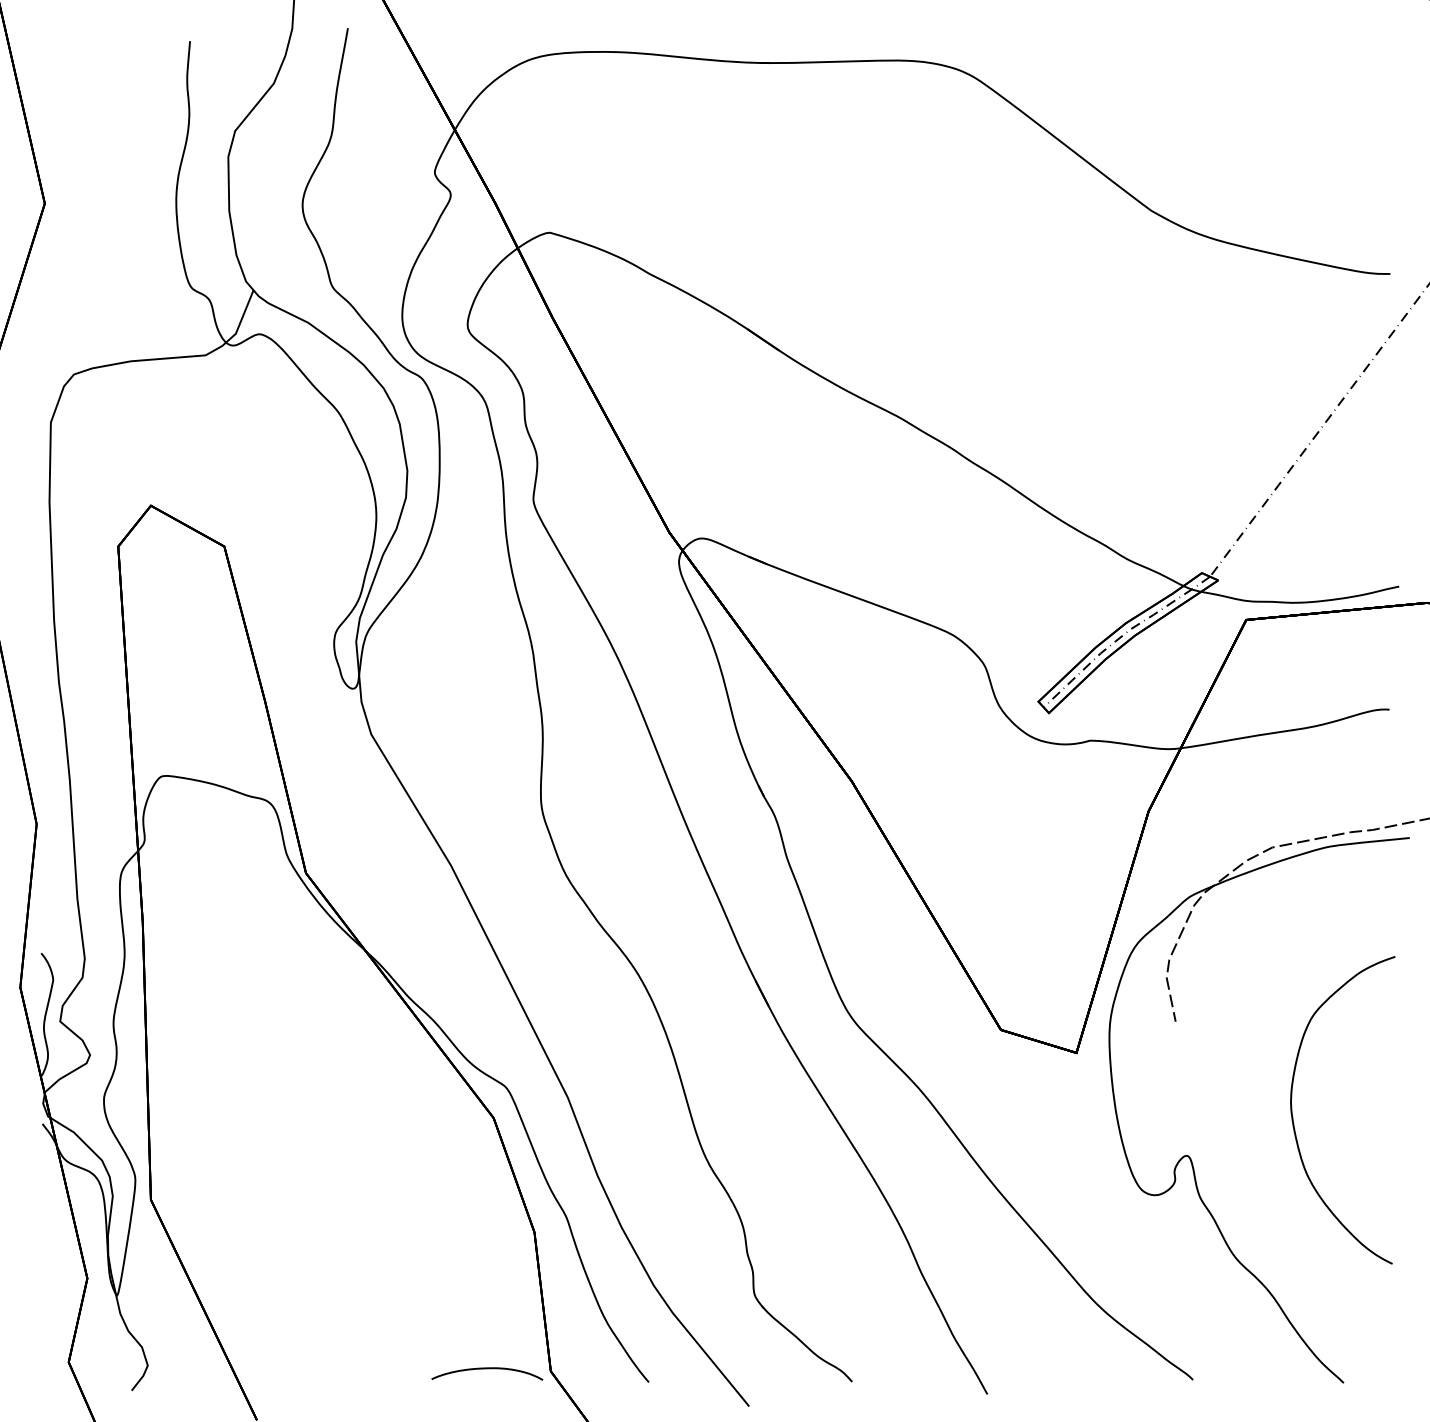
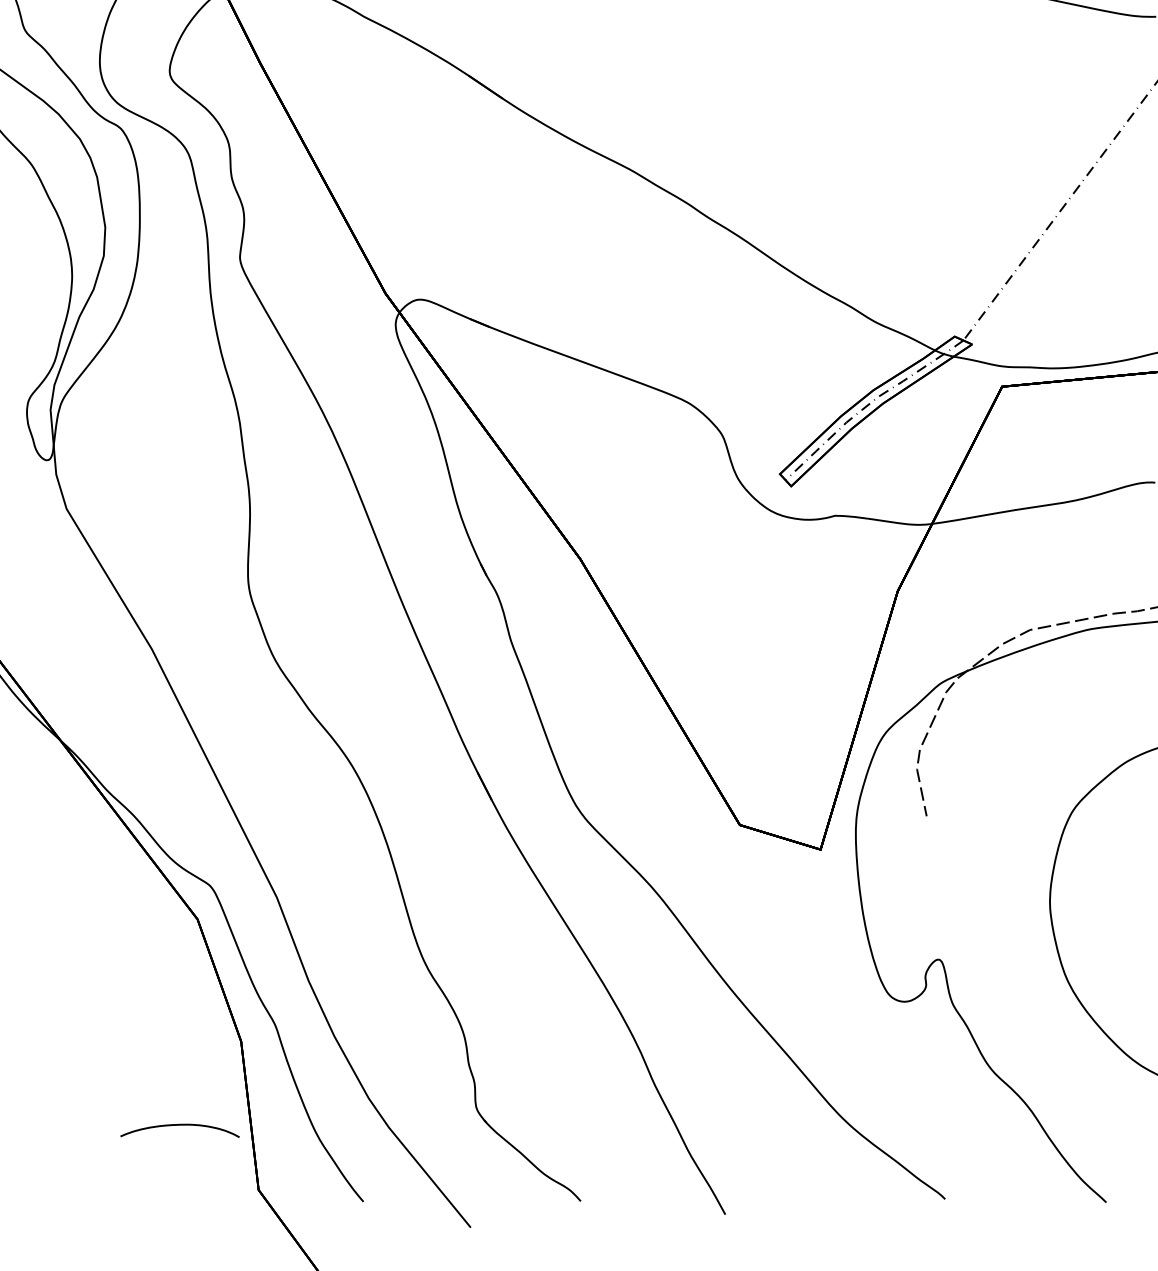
curve: (487, 1369) -> (180, 1126), moved

